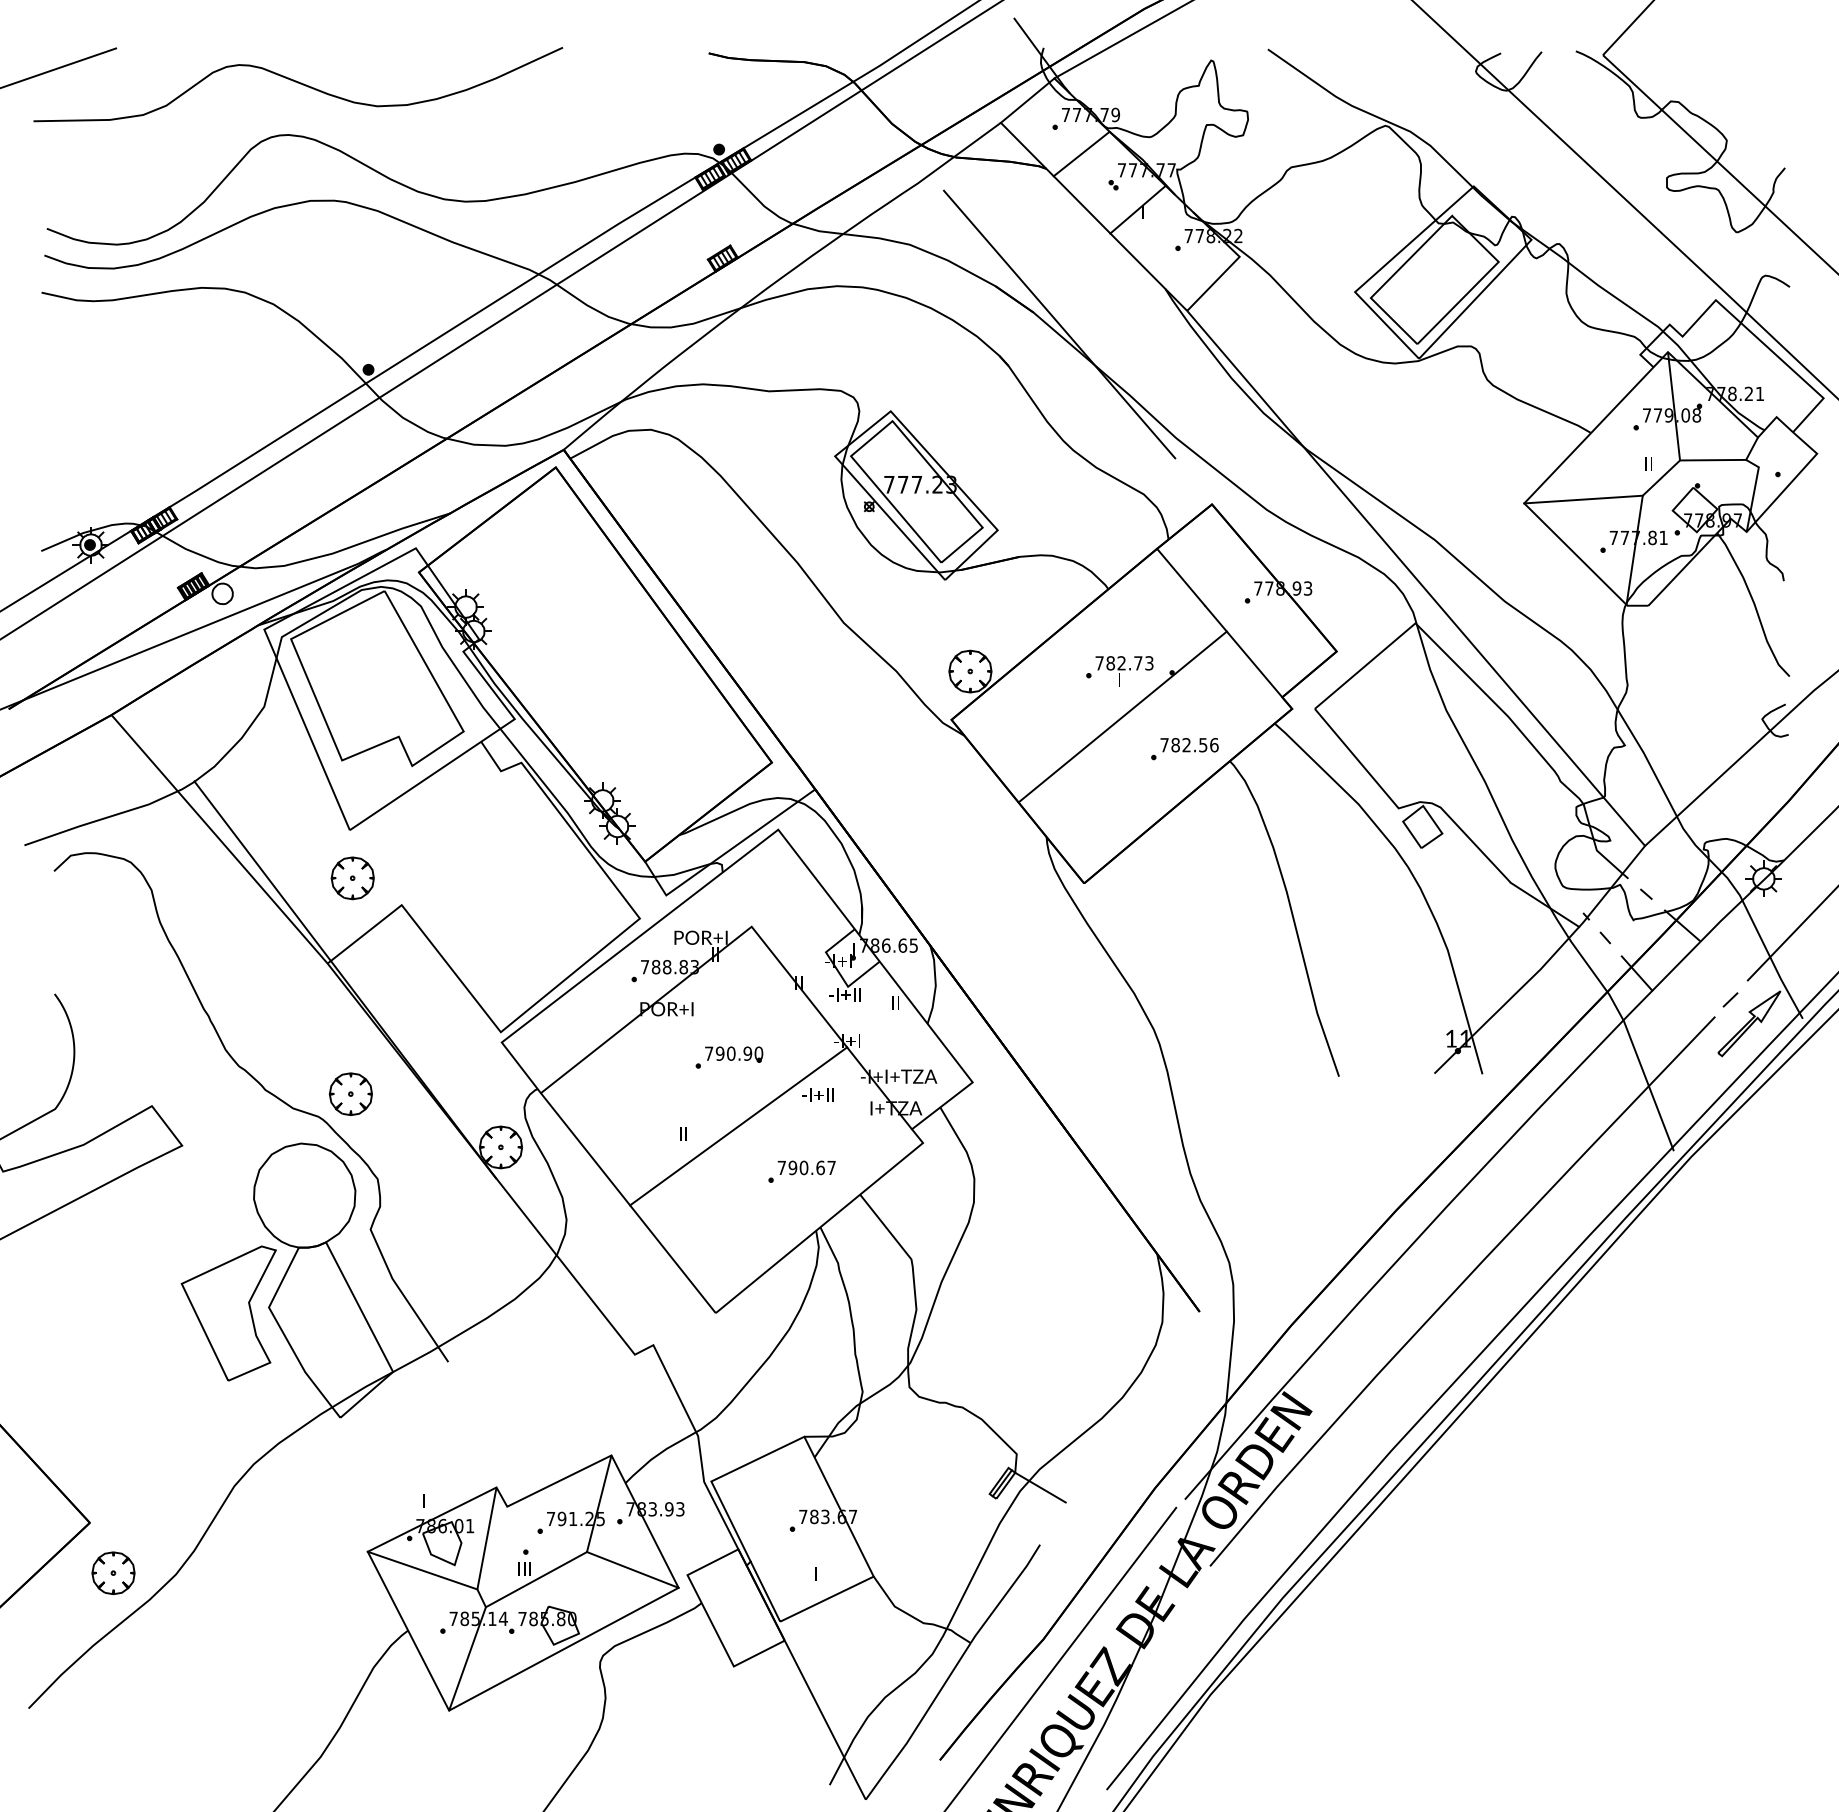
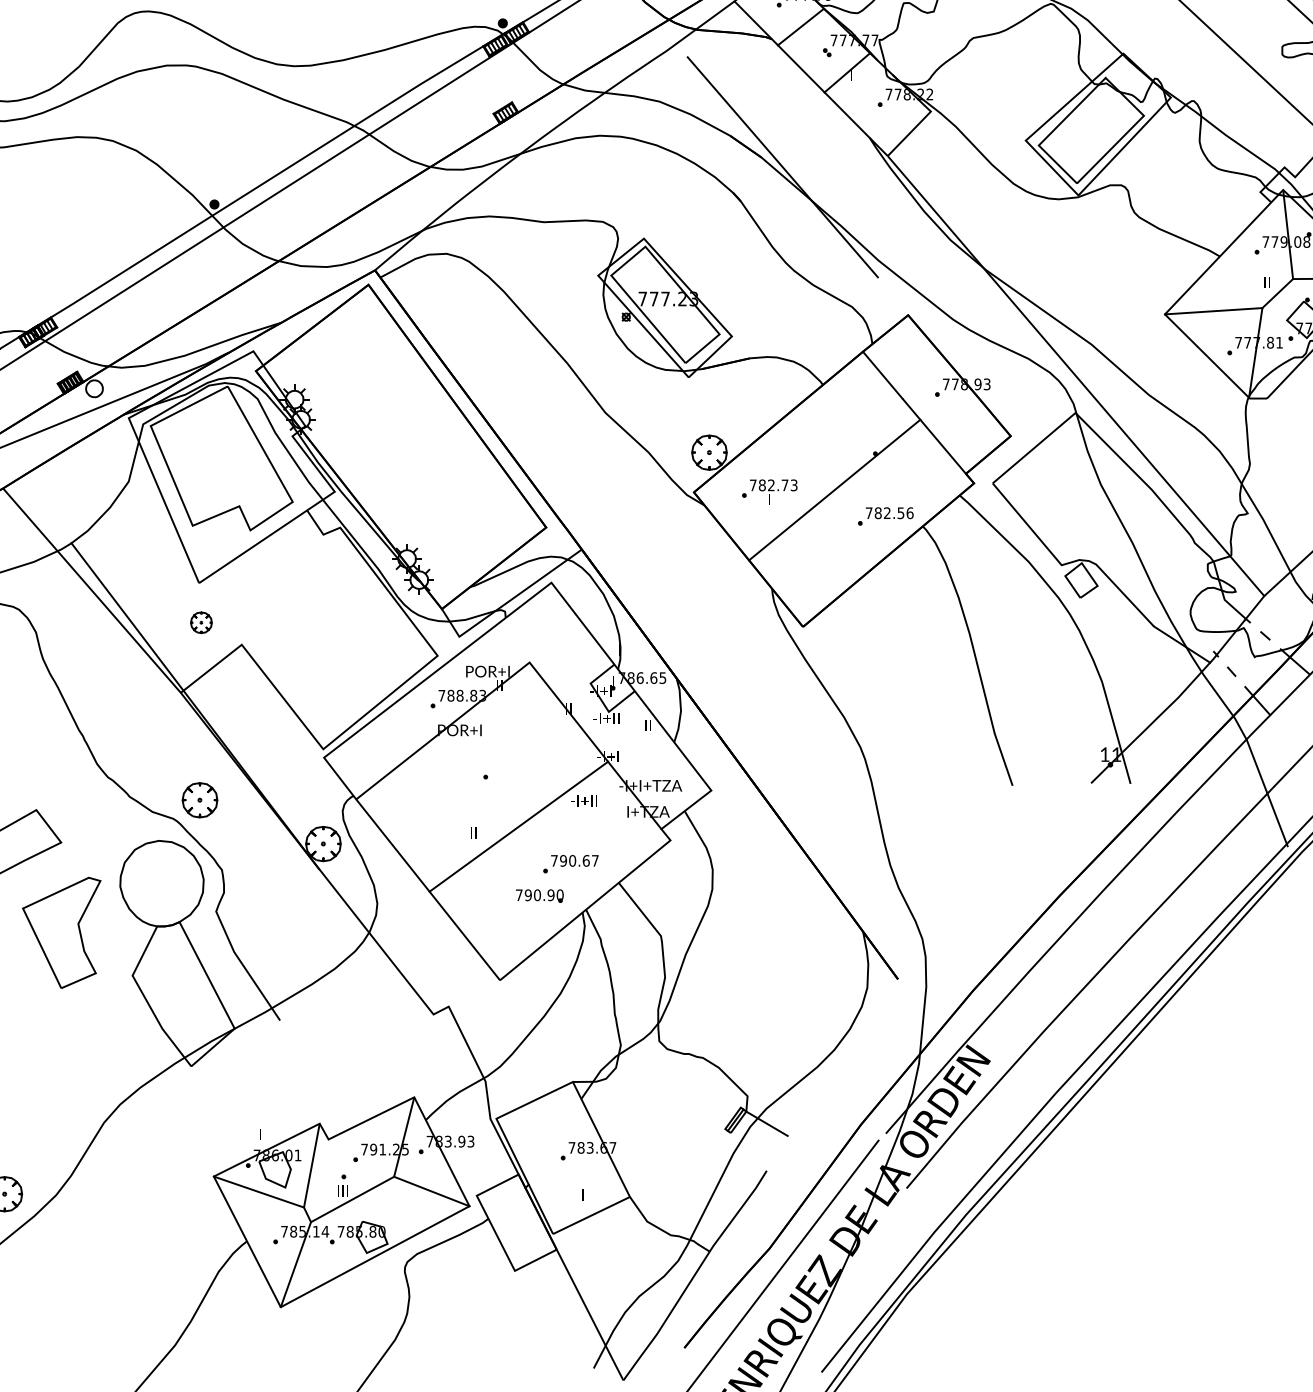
part: (1119, 671) -> (769, 492), moved
part: (352, 878) -> (201, 622), size x0.6
part: (734, 1054) -> (540, 895), moved
part: (228, 1313) -> (61, 932), moved

